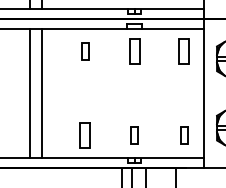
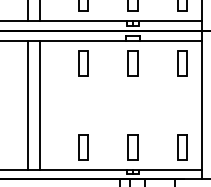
part: (84, 51) -> (82, 63), size x1.43
part: (134, 135) -> (132, 147), size x1.43
part: (183, 135) -> (181, 147), size x1.43

